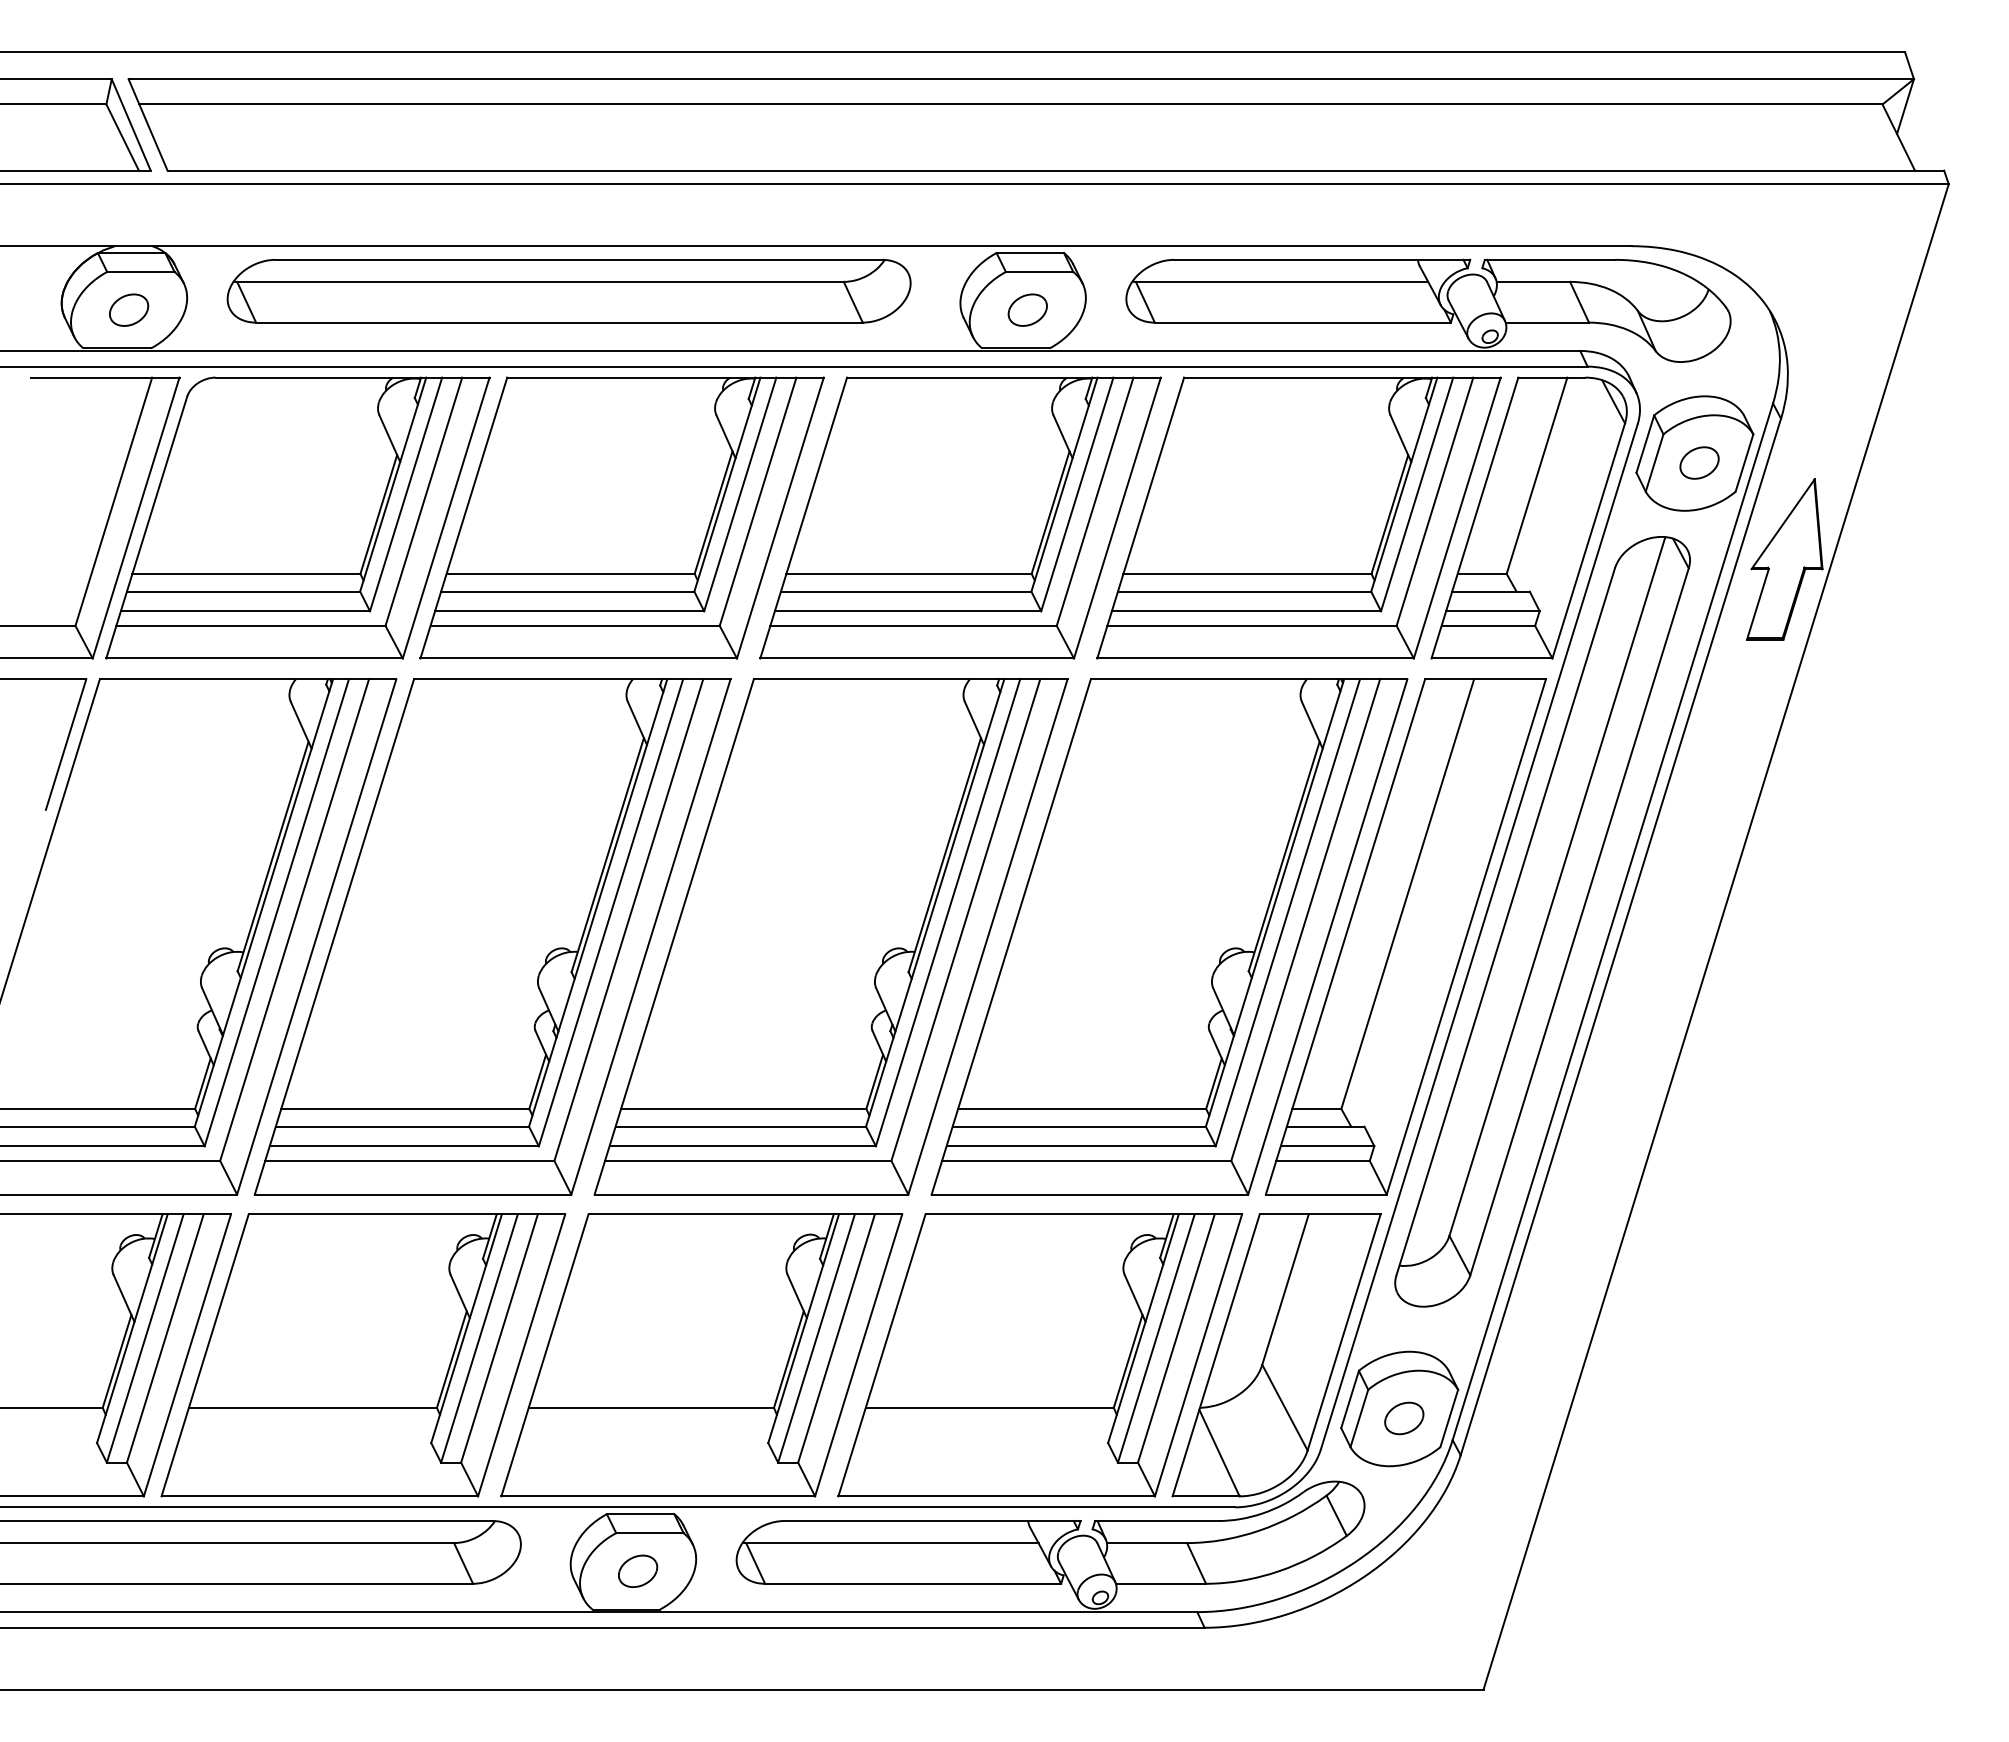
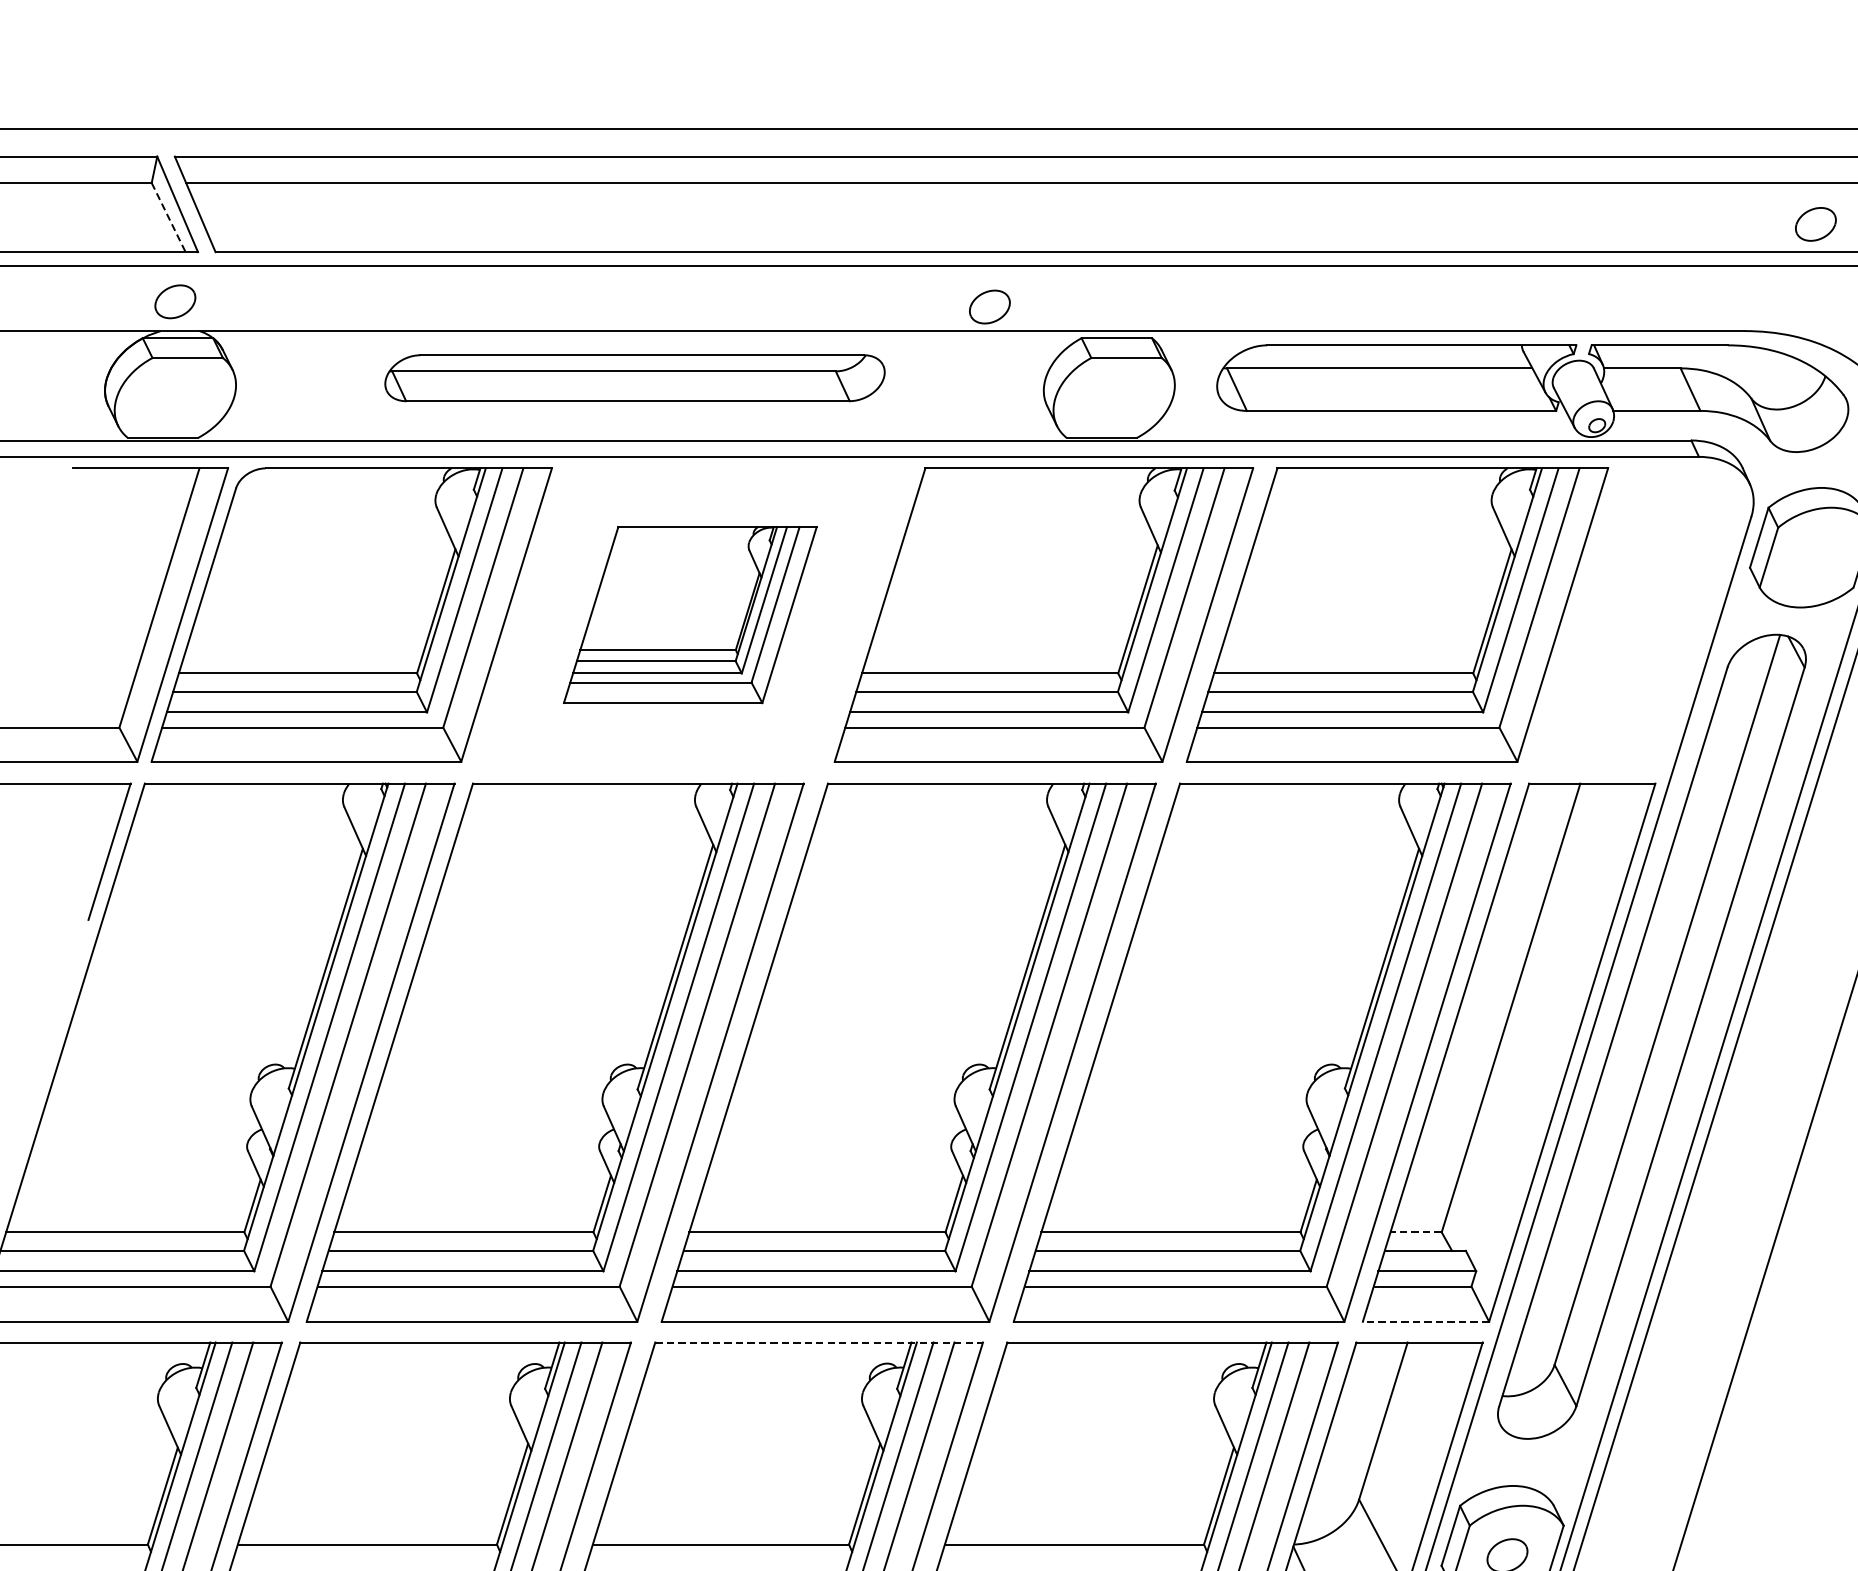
line: (122, 137) -> (168, 217), solid -> dashed
part: (568, 291) -> (634, 378), size x0.7
part: (129, 309) -> (175, 301), moved
part: (1027, 309) -> (989, 306), moved
part: (1699, 462) -> (1815, 223), moved
part: (621, 517) -> (689, 614), size x0.6
part: (1528, 517) -> (1637, 614), removed
line: (1316, 1108) -> (1415, 1231), solid -> dashed
line: (1325, 1194) -> (1425, 1321), solid -> dashed
line: (745, 1214) -> (819, 1342), solid -> dashed

